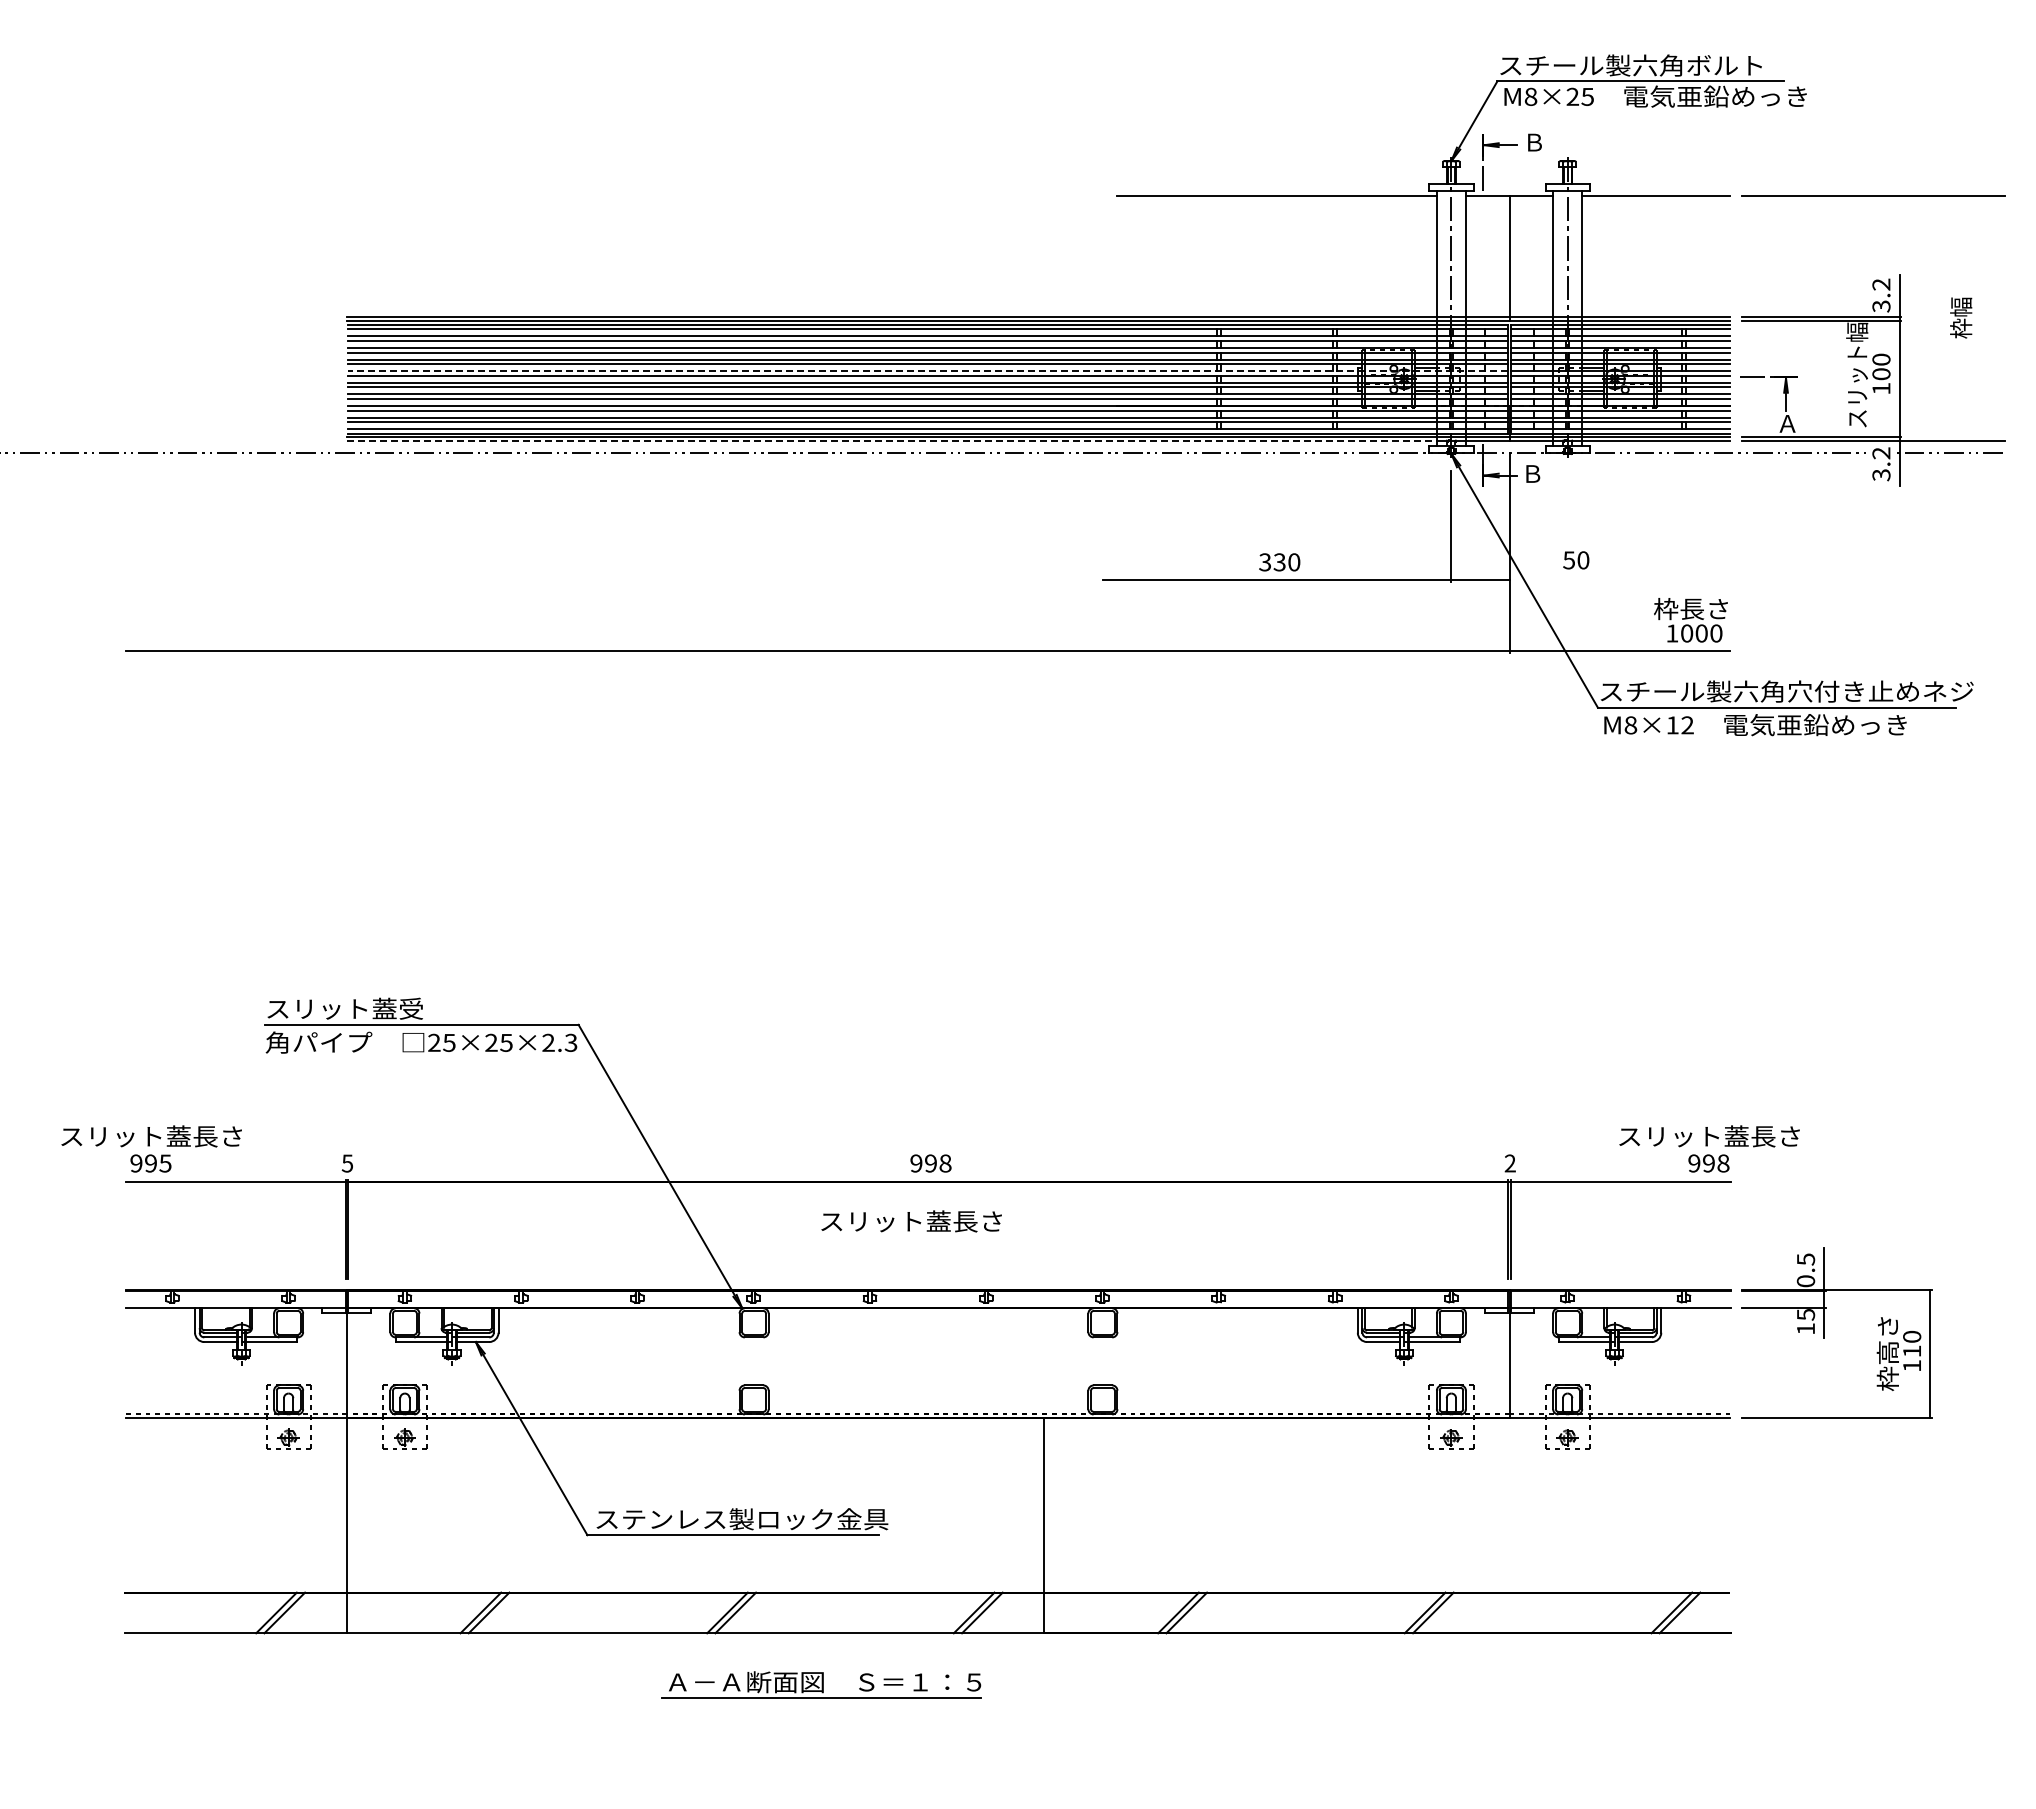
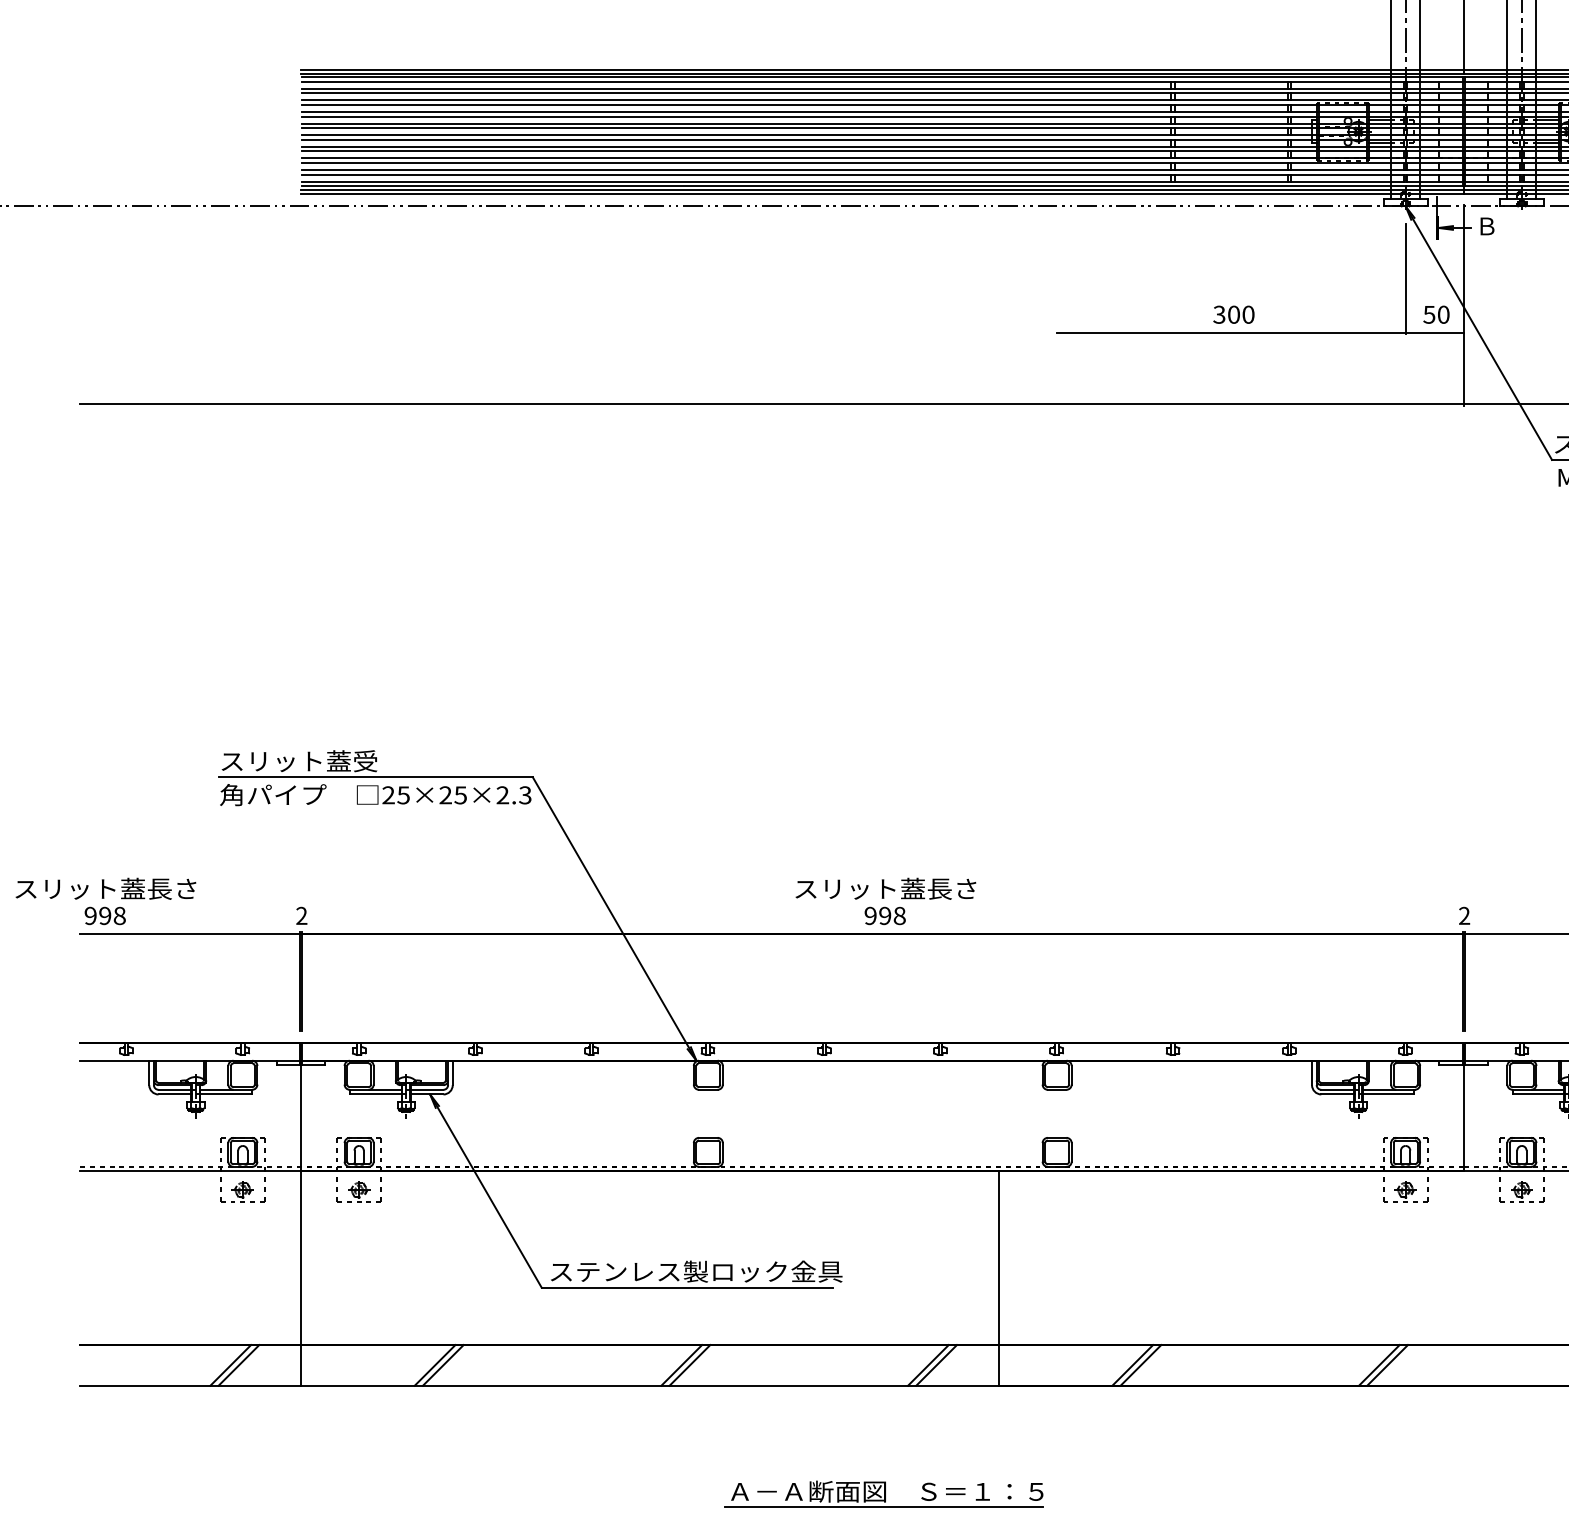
line: (927, 371) -> (881, 123), dashed -> solid
line: (892, 441) -> (846, 193), dashed -> solid
text: (1576, 560) -> (1436, 314), moved
text: (1279, 562) -> (1233, 314), 330 -> 300
text: (165, 1163) -> (119, 915), 995 -> 998
text: (347, 1163) -> (301, 915), 5 -> 2
text: (911, 1221) -> (885, 888), moved
part: (821, 1684) -> (883, 1493), moved

